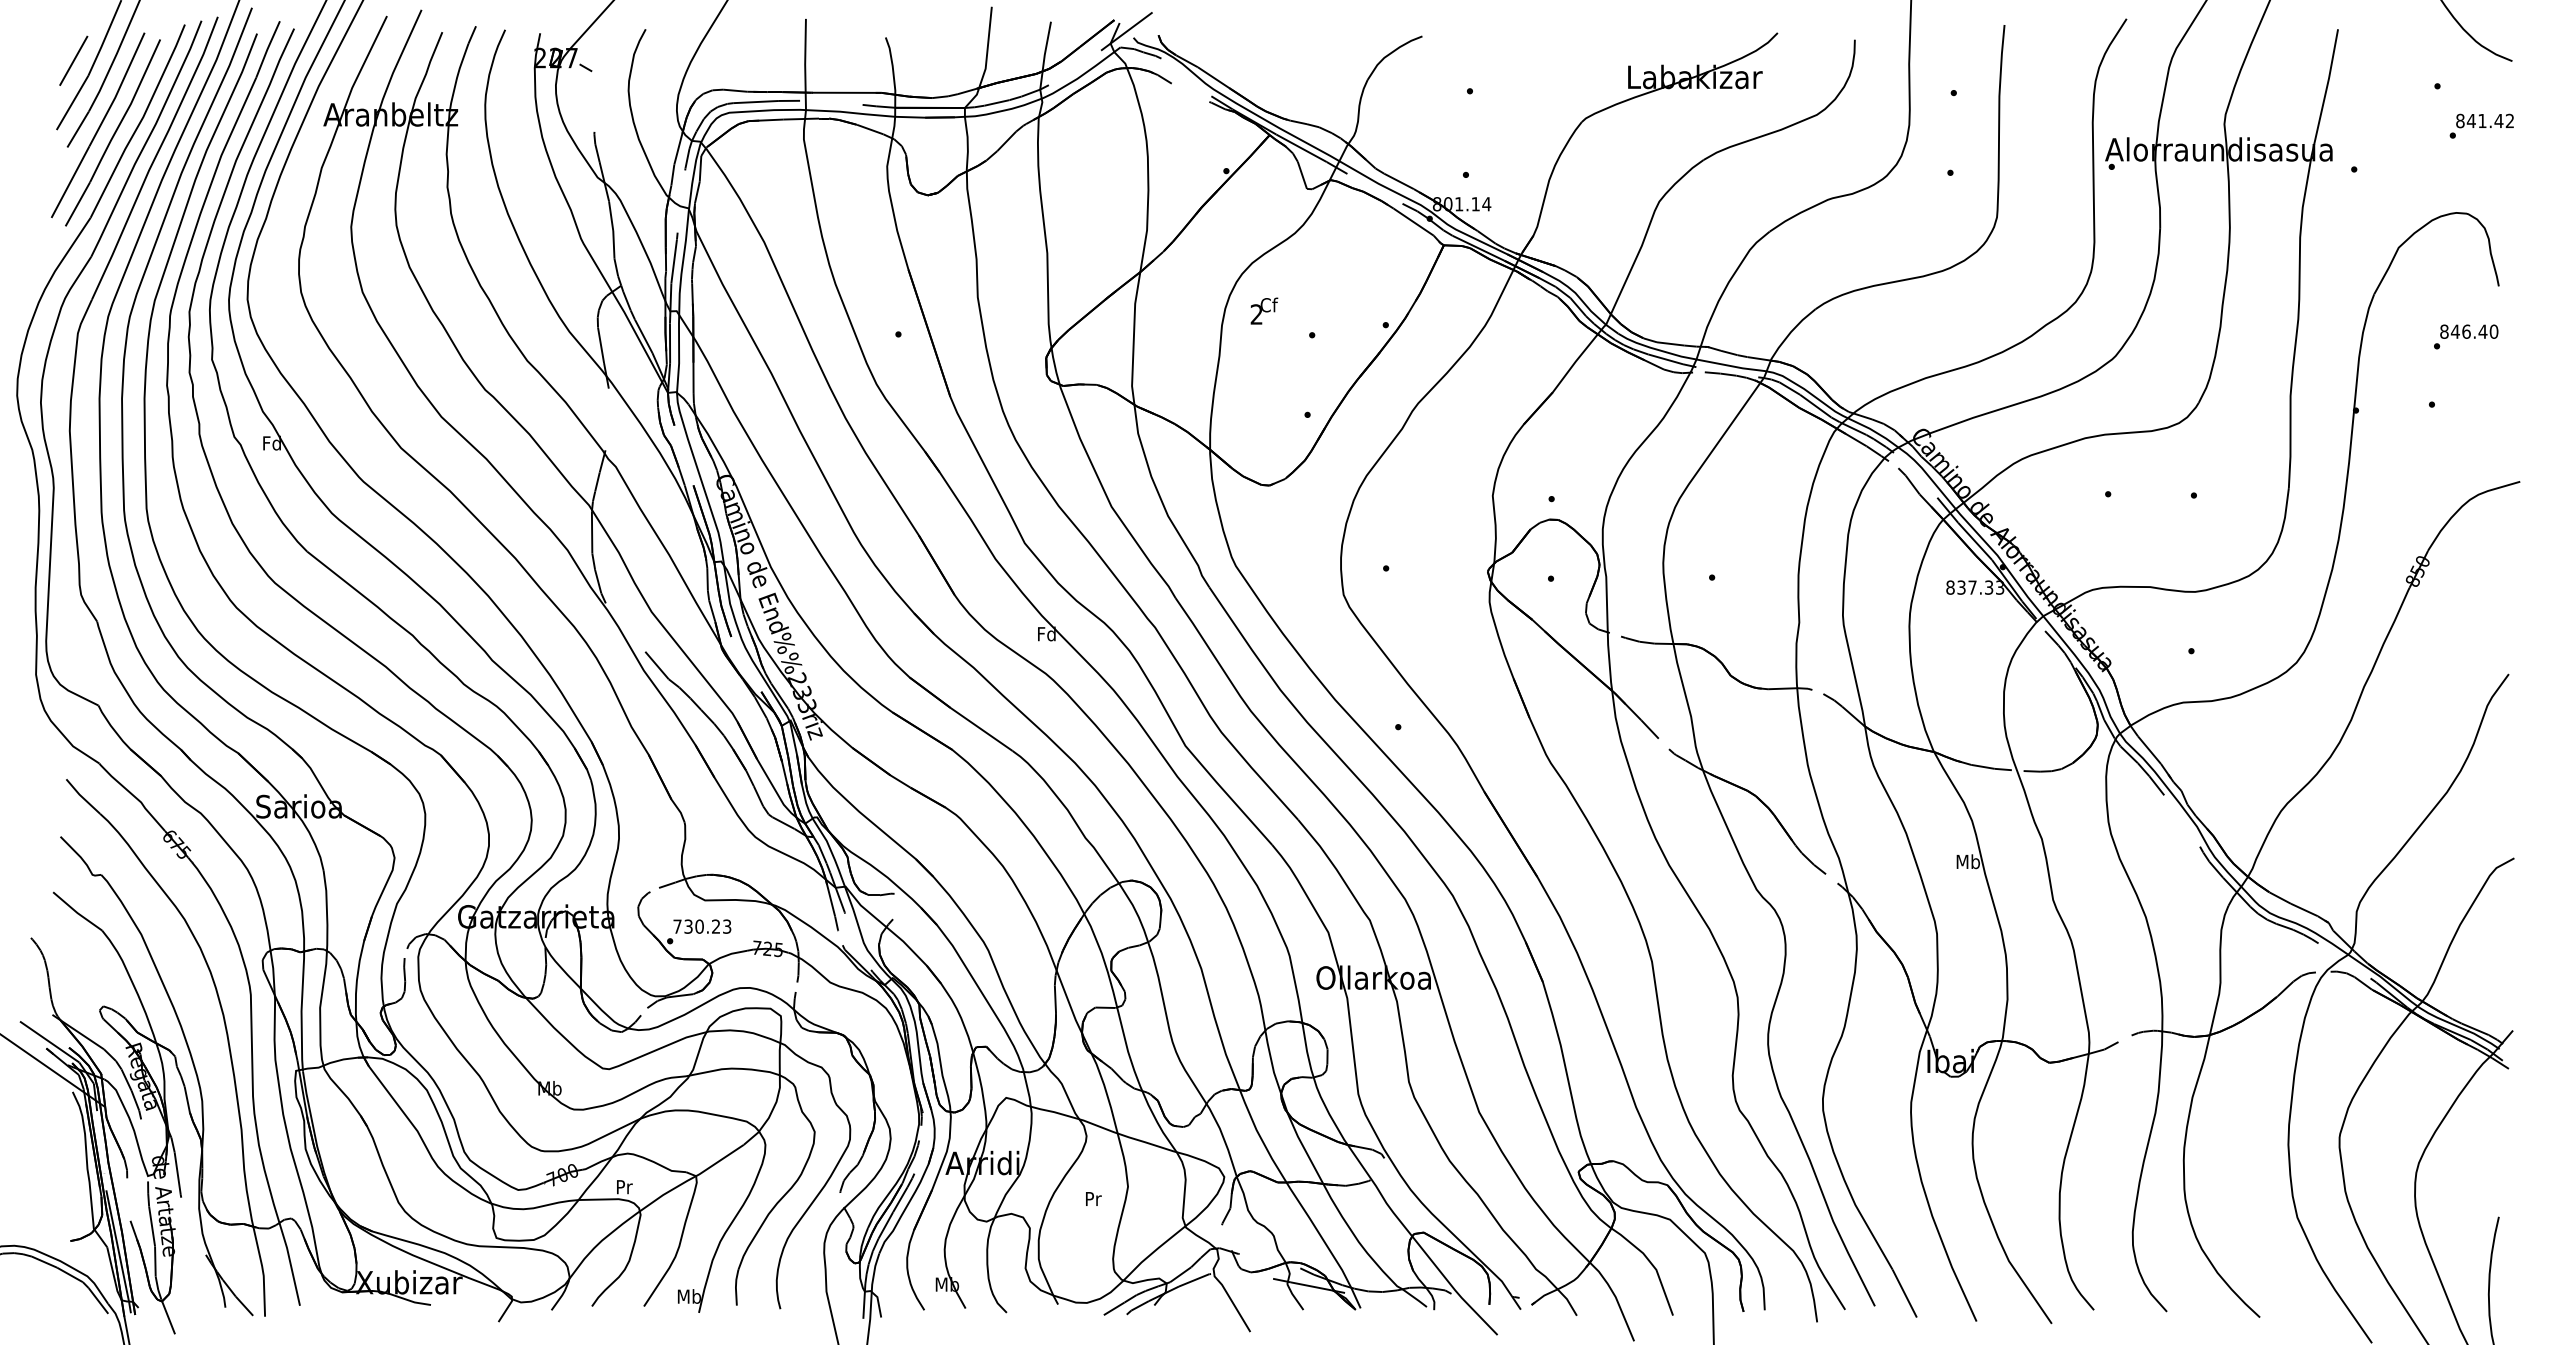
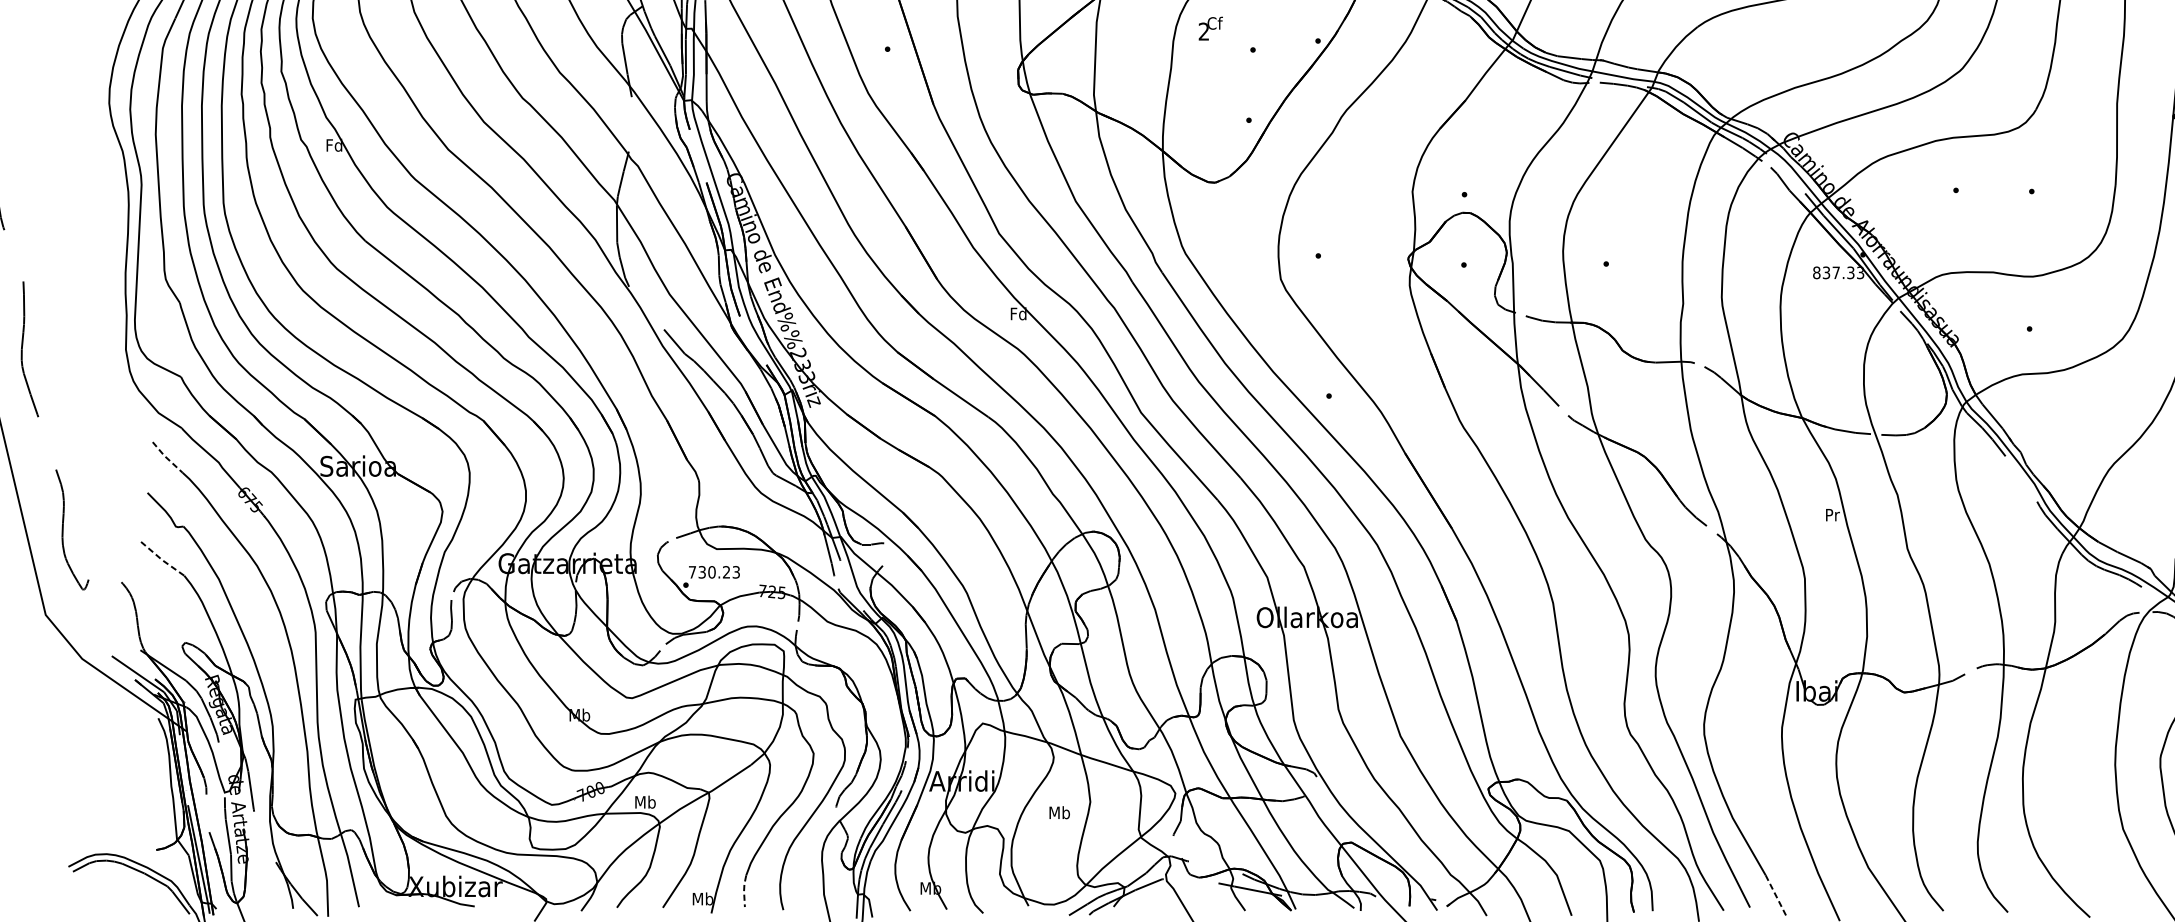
line: (82, 797) -> (166, 458), solid -> dashed
text: (1967, 861) -> (1831, 514), Mb -> Pr
line: (77, 913) -> (162, 560), solid -> dashed
text: (623, 1186) -> (644, 801), Pr -> Mb
text: (1092, 1198) -> (1058, 812), Pr -> Mb
line: (735, 1287) -> (743, 891), solid -> dashed
line: (1904, 1293) -> (1776, 896), solid -> dashed

